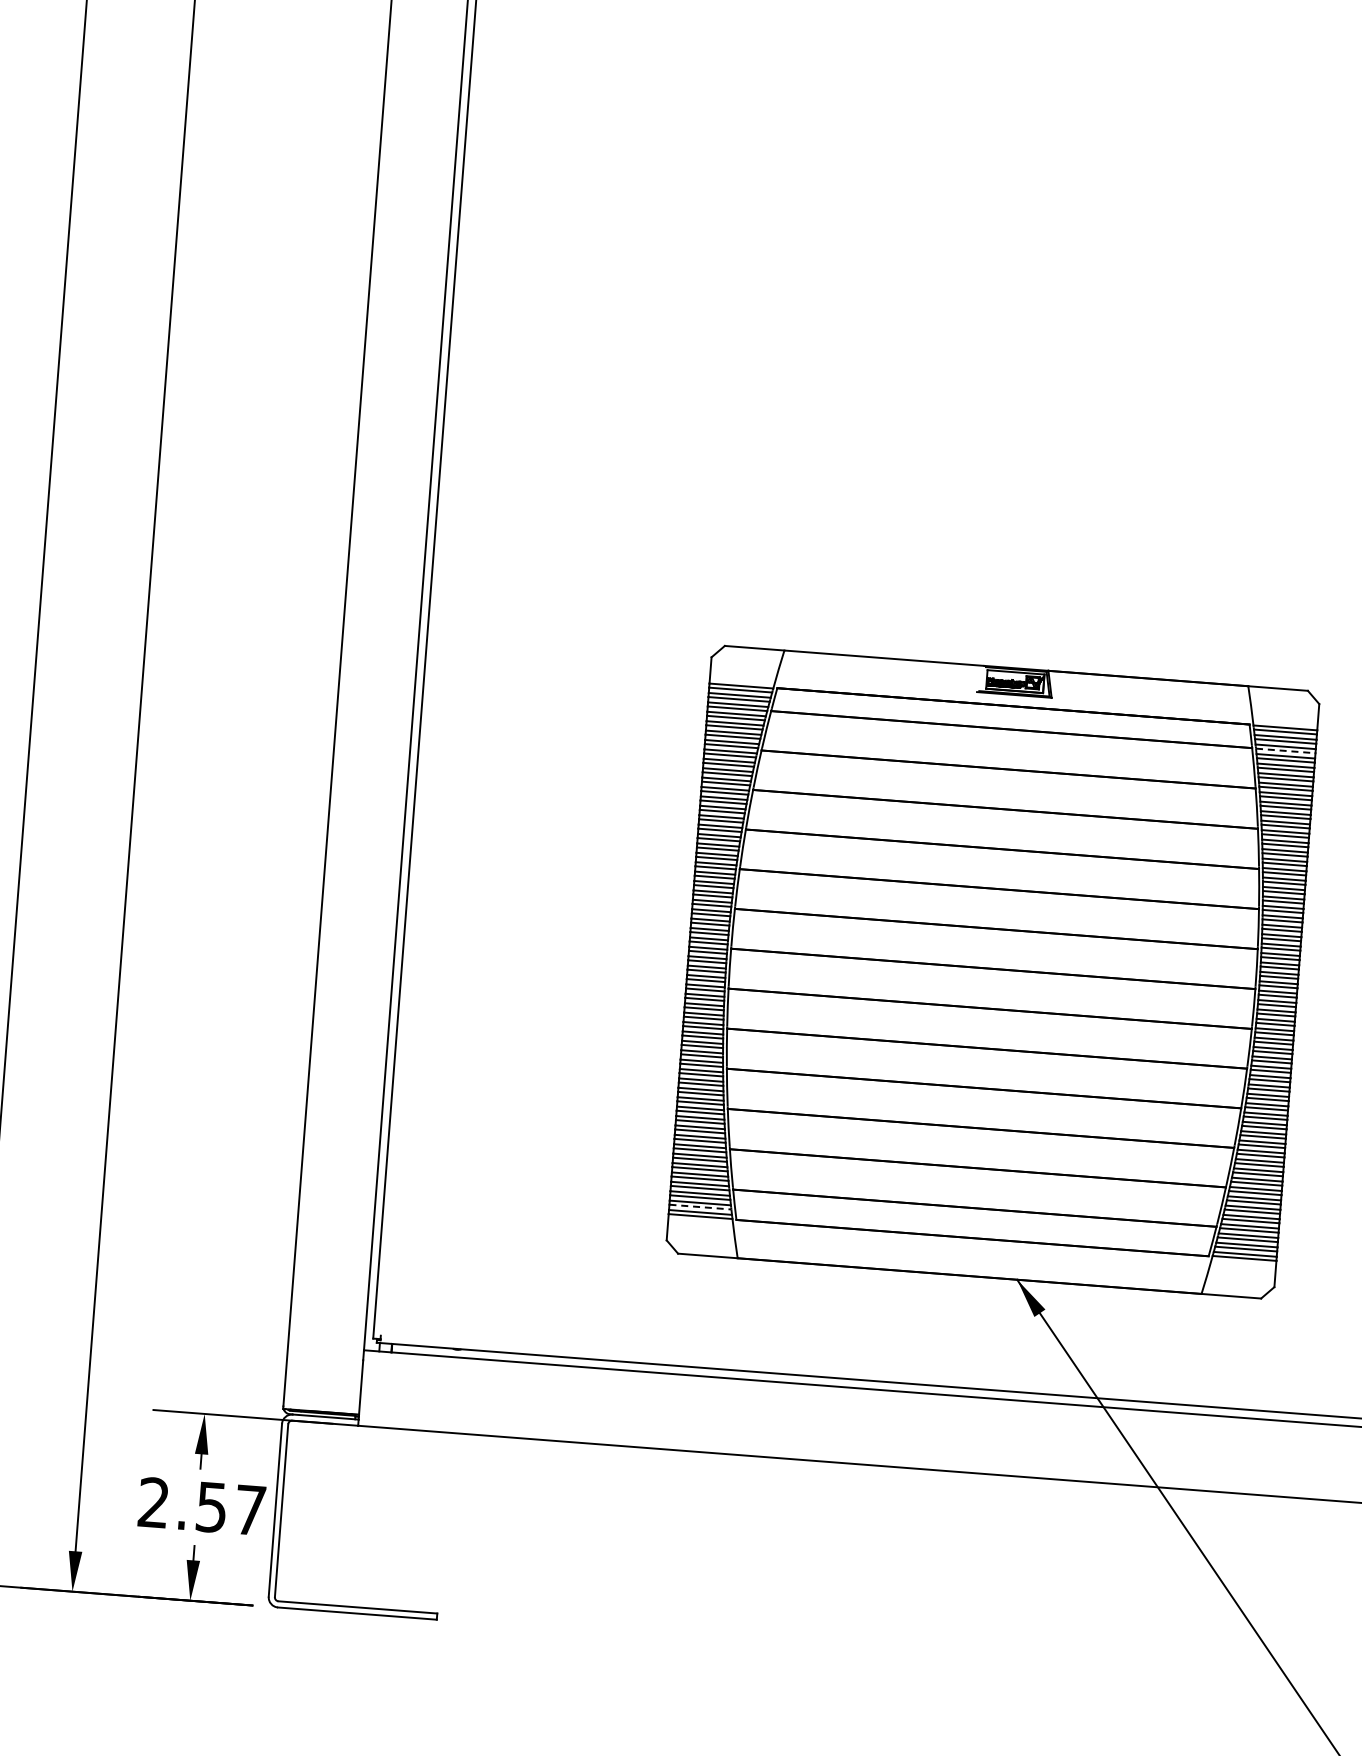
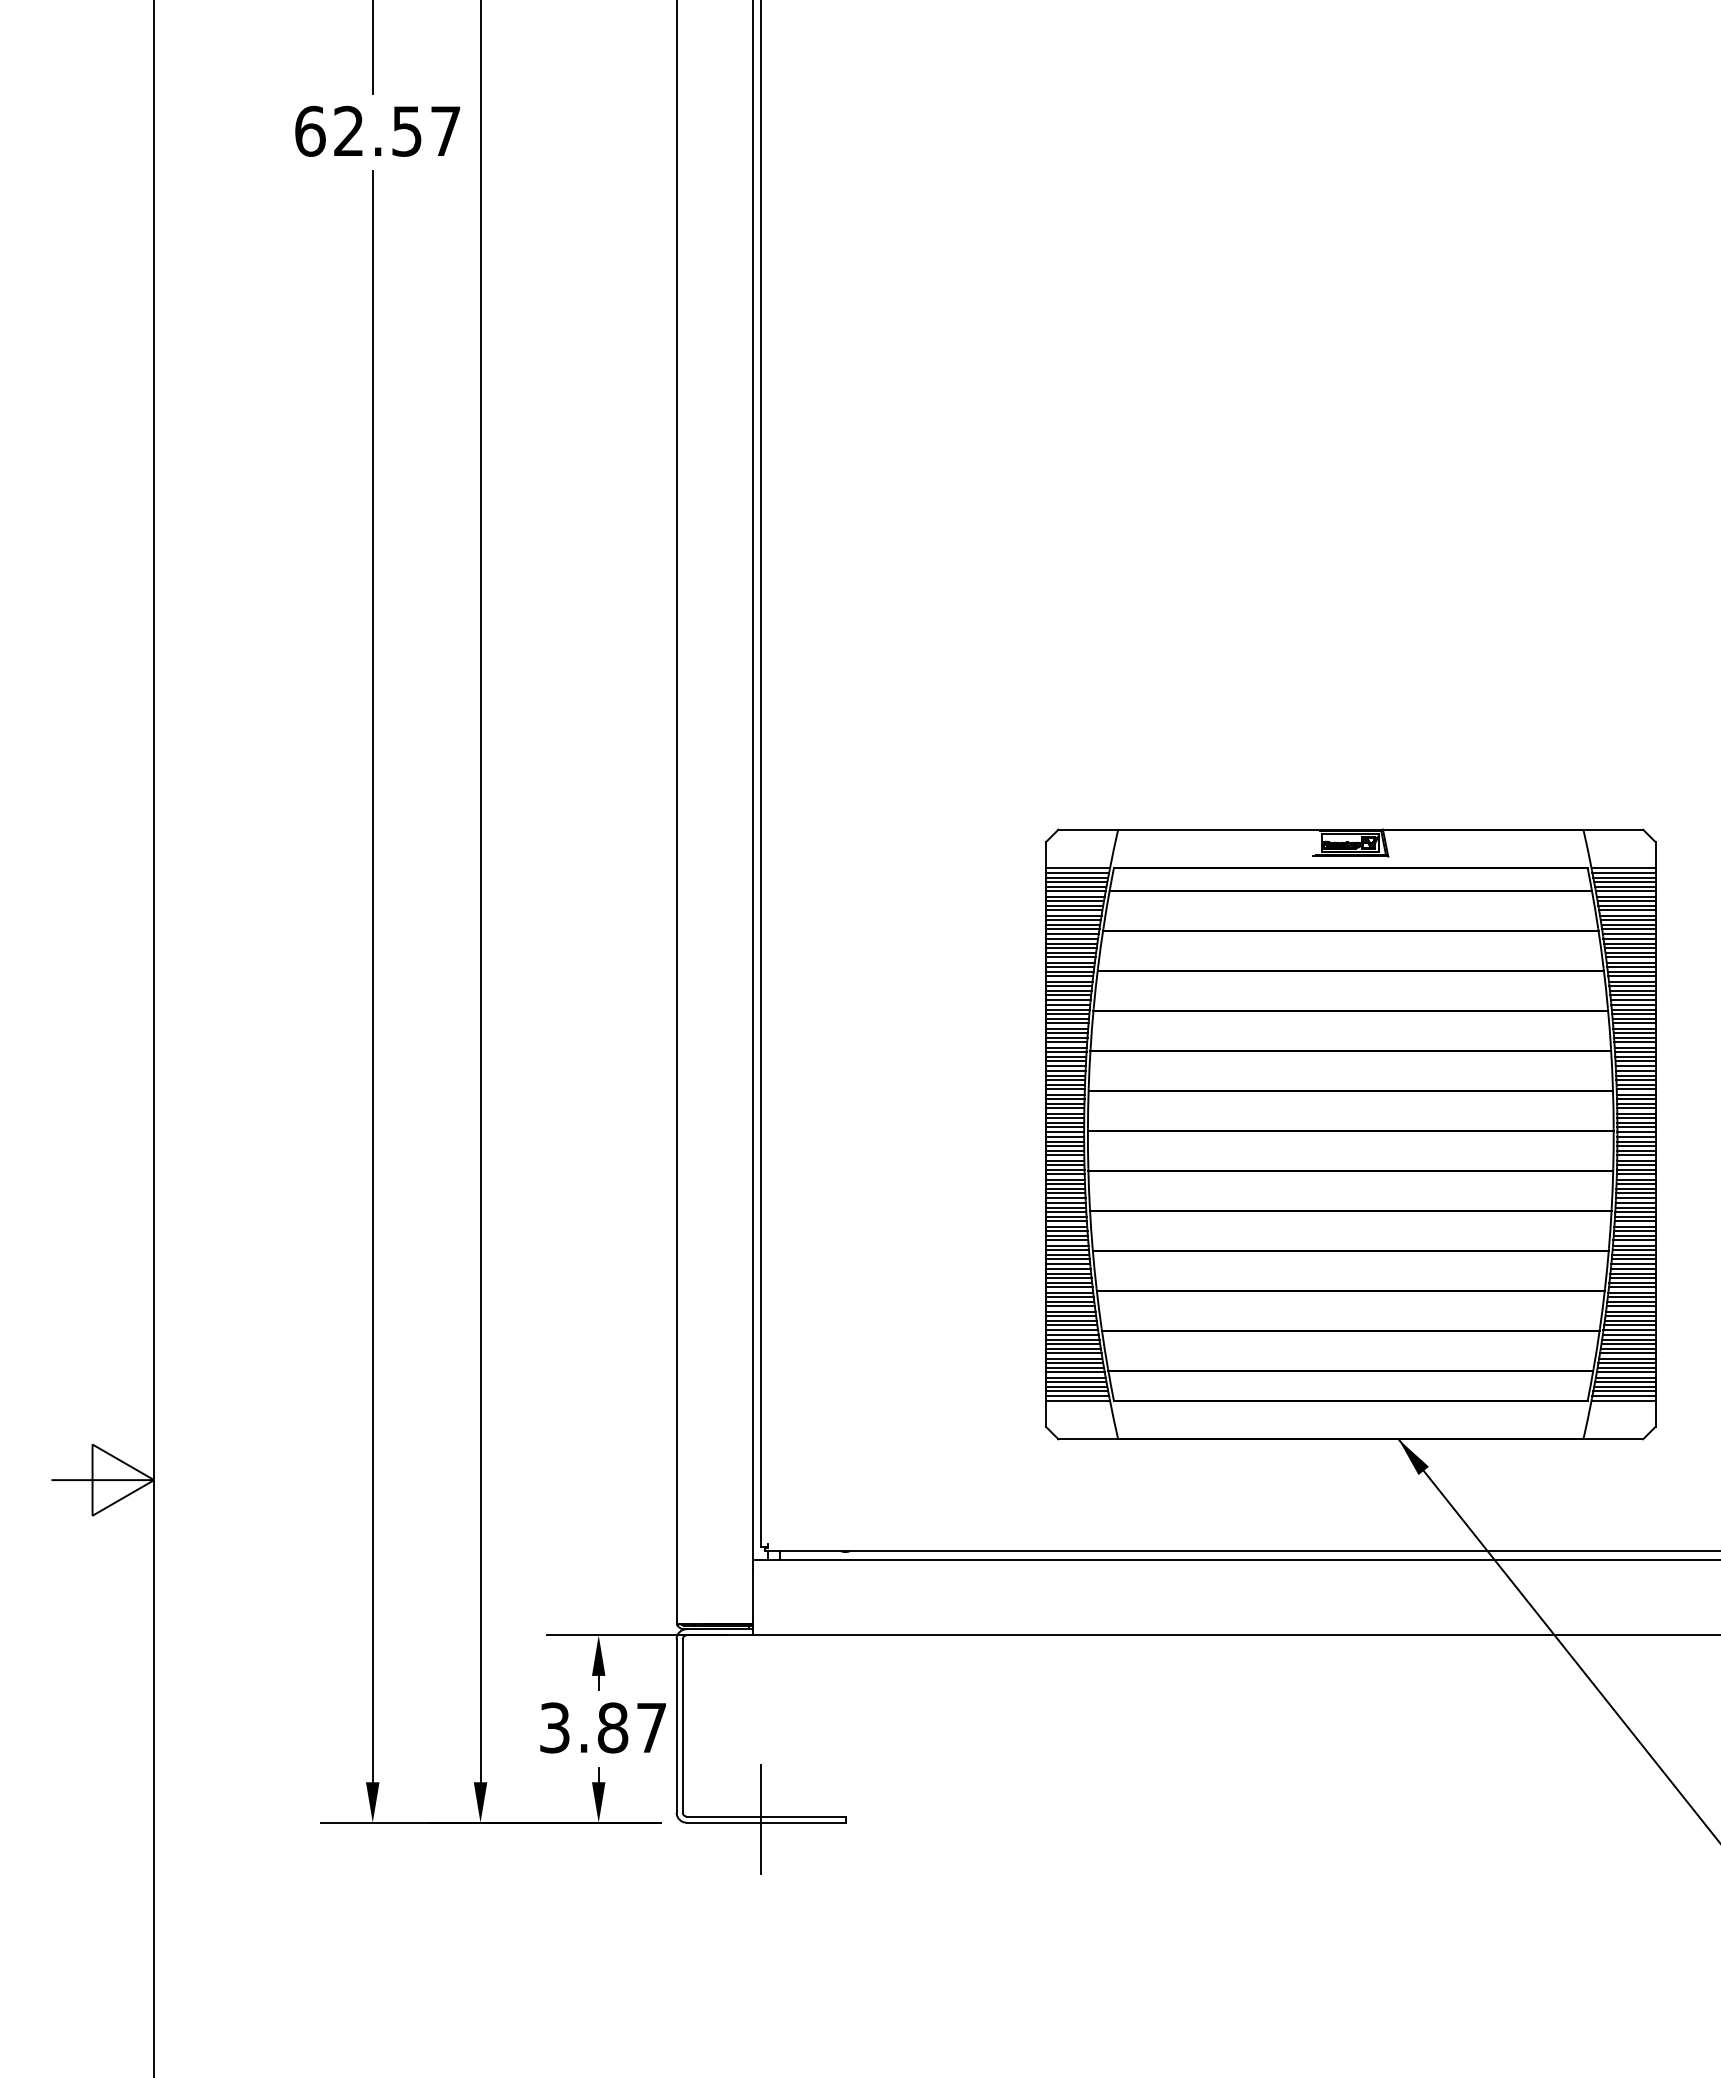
line: (1285, 751) -> (1625, 891), dashed -> solid
line: (700, 1207) -> (1077, 1391), dashed -> solid
text: (183, 1504) -> (584, 1727), 2.57 -> 3.87
line: (352, 1610) -> (761, 1819), added

